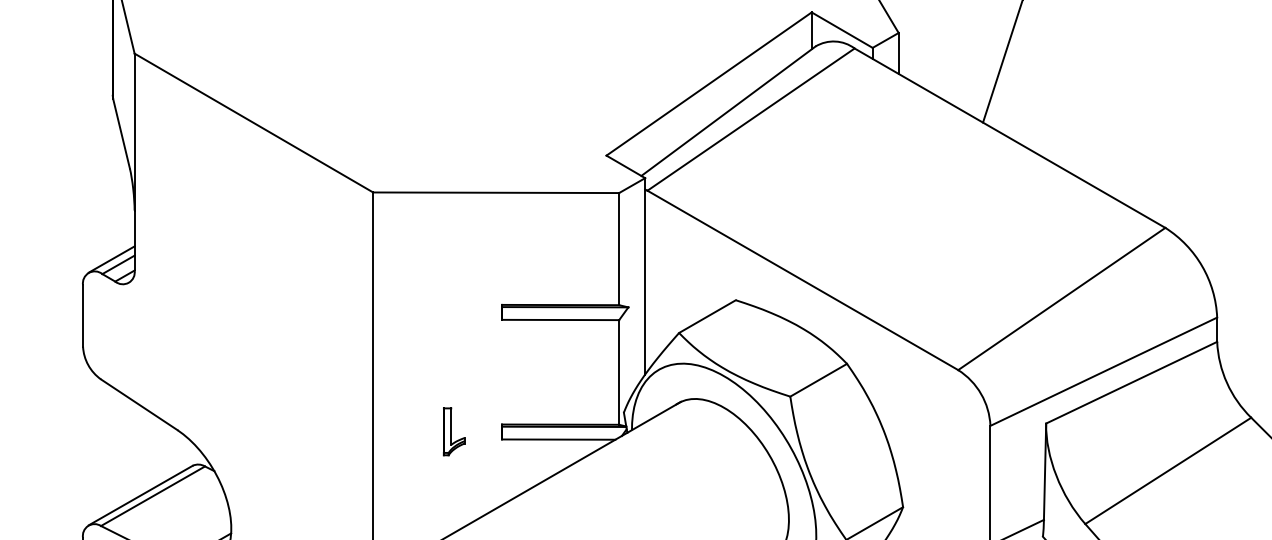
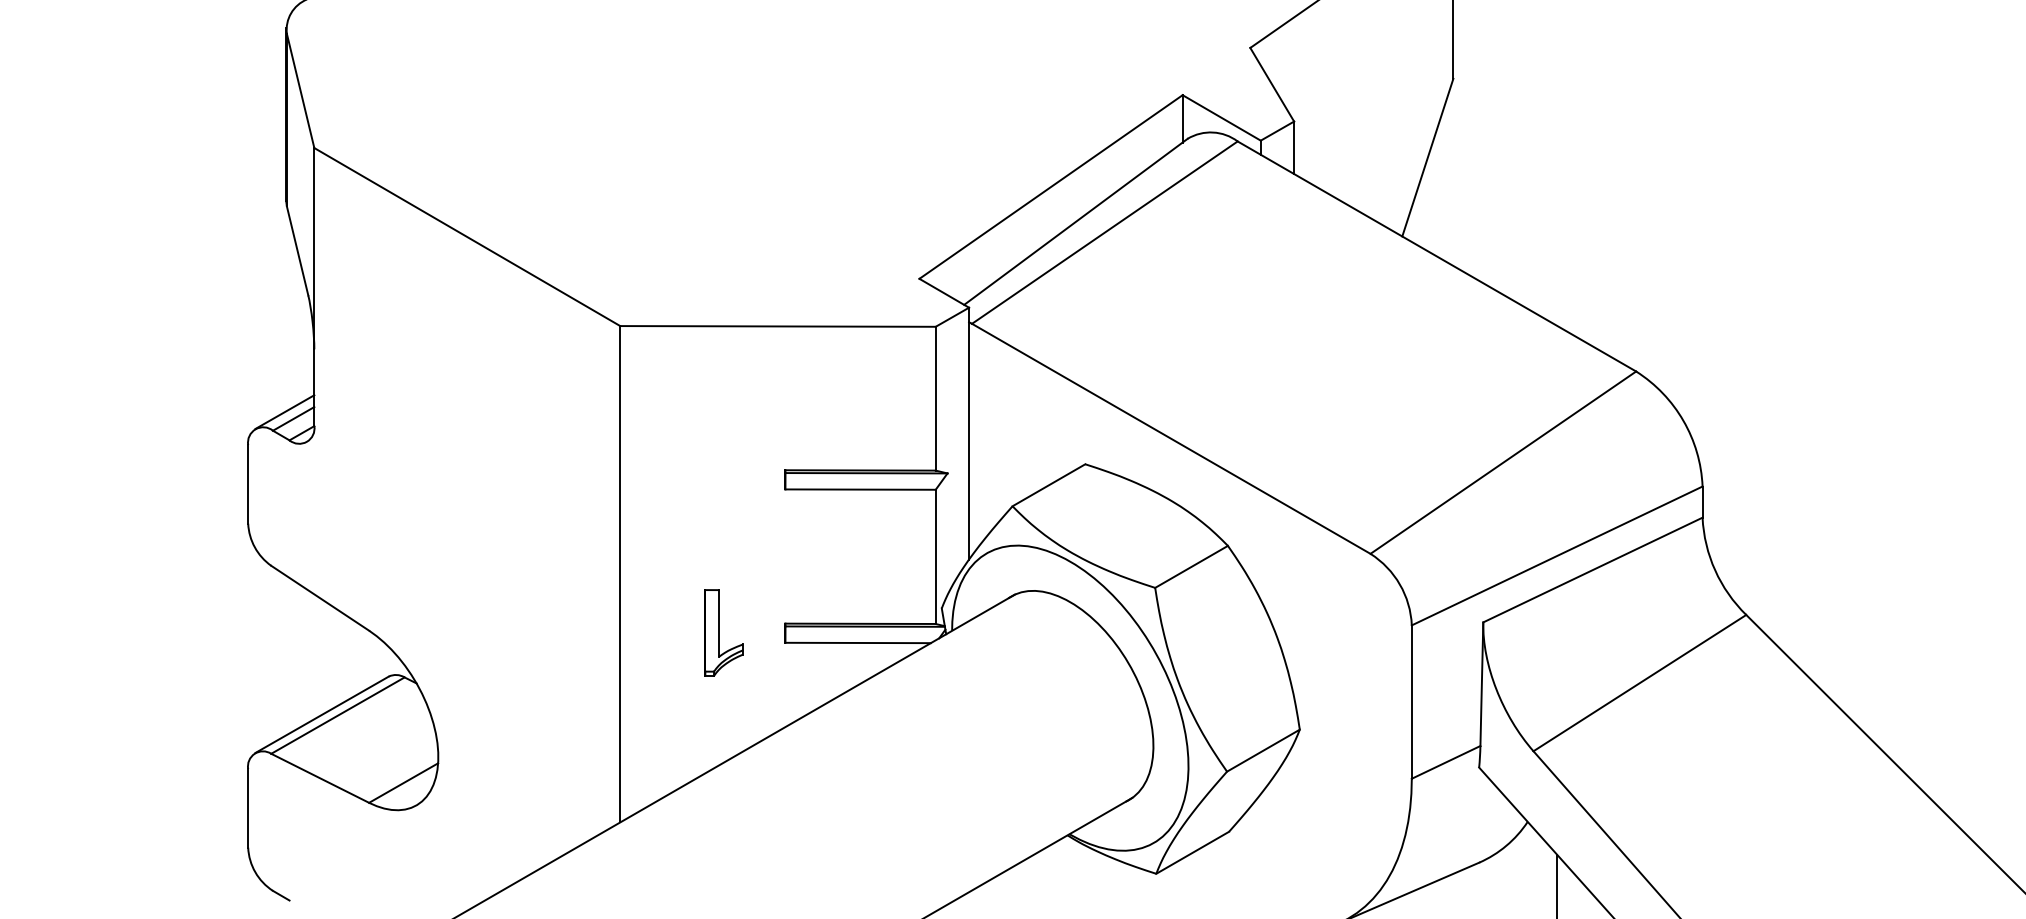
part: (453, 431) -> (723, 632), size x1.43

